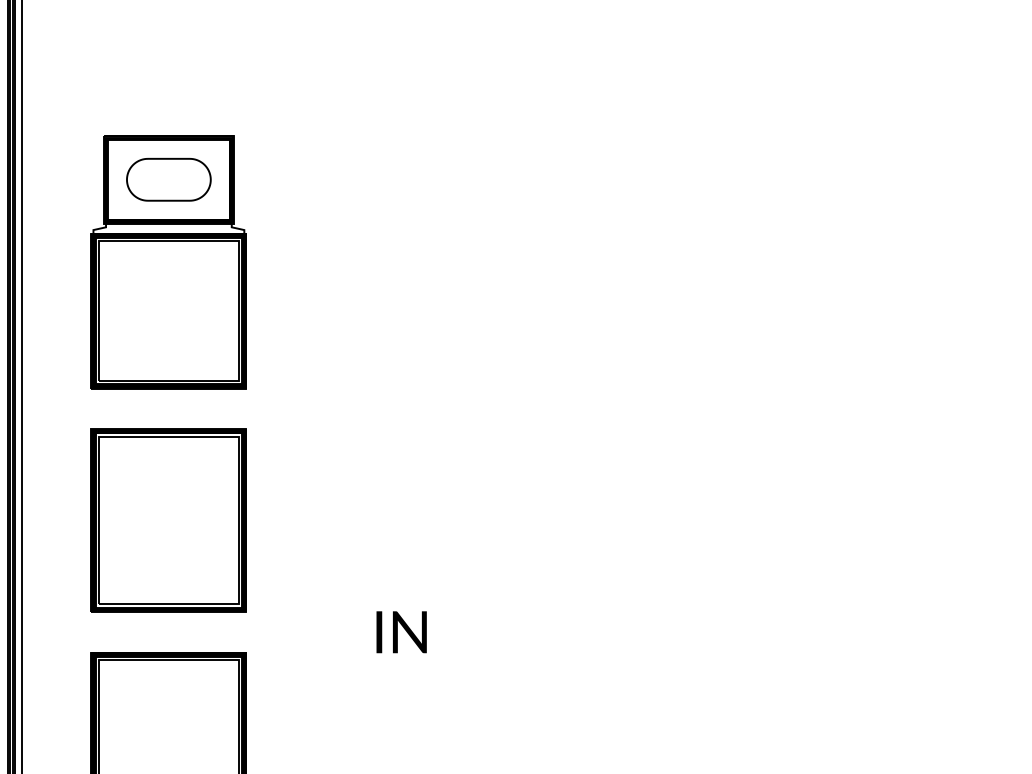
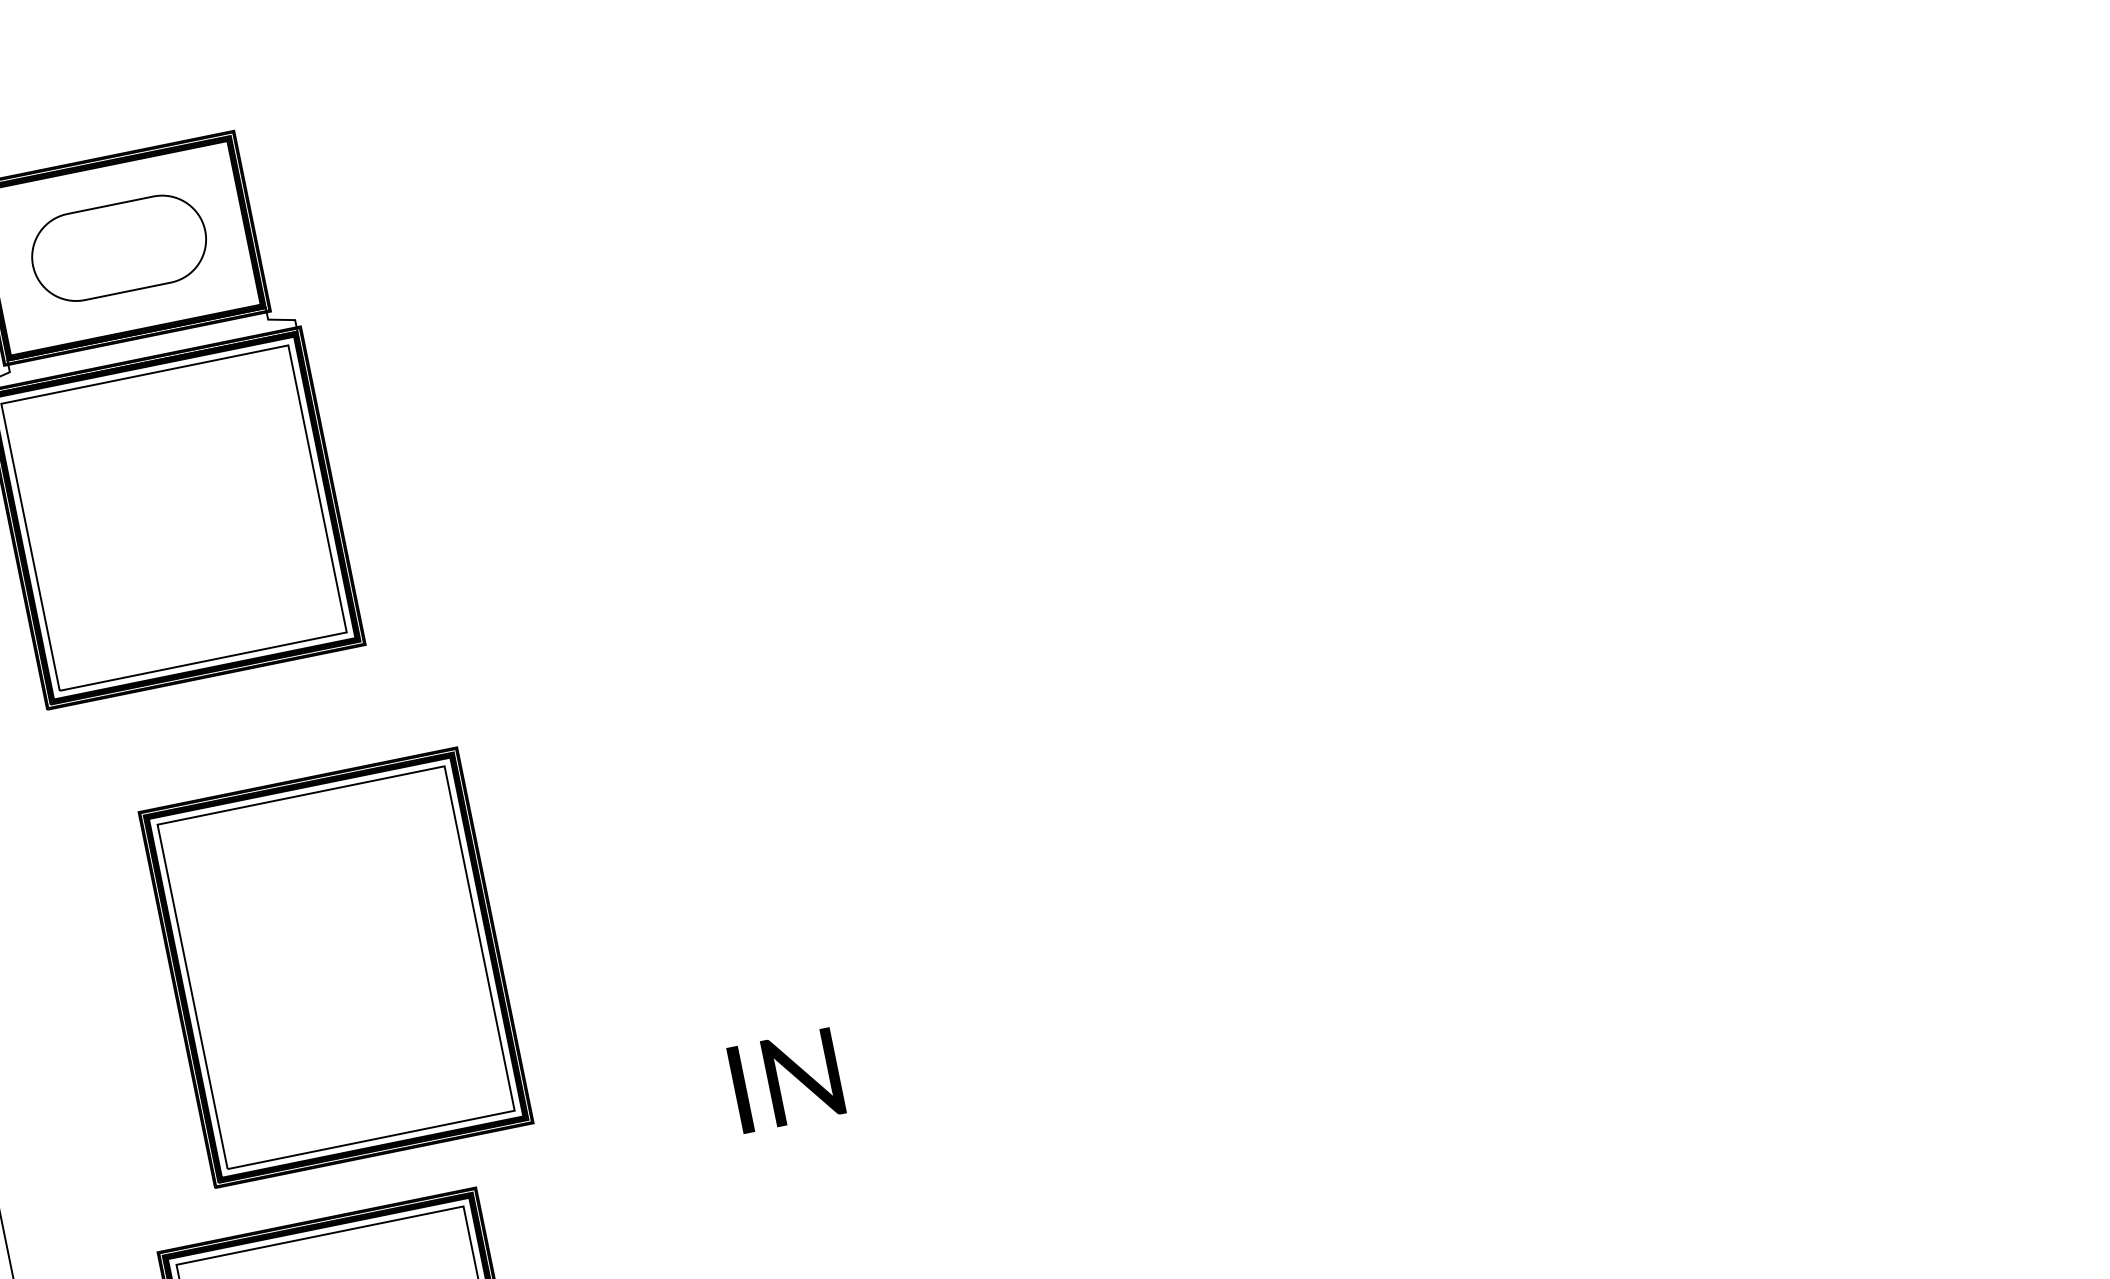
part: (168, 520) -> (335, 967), moved

